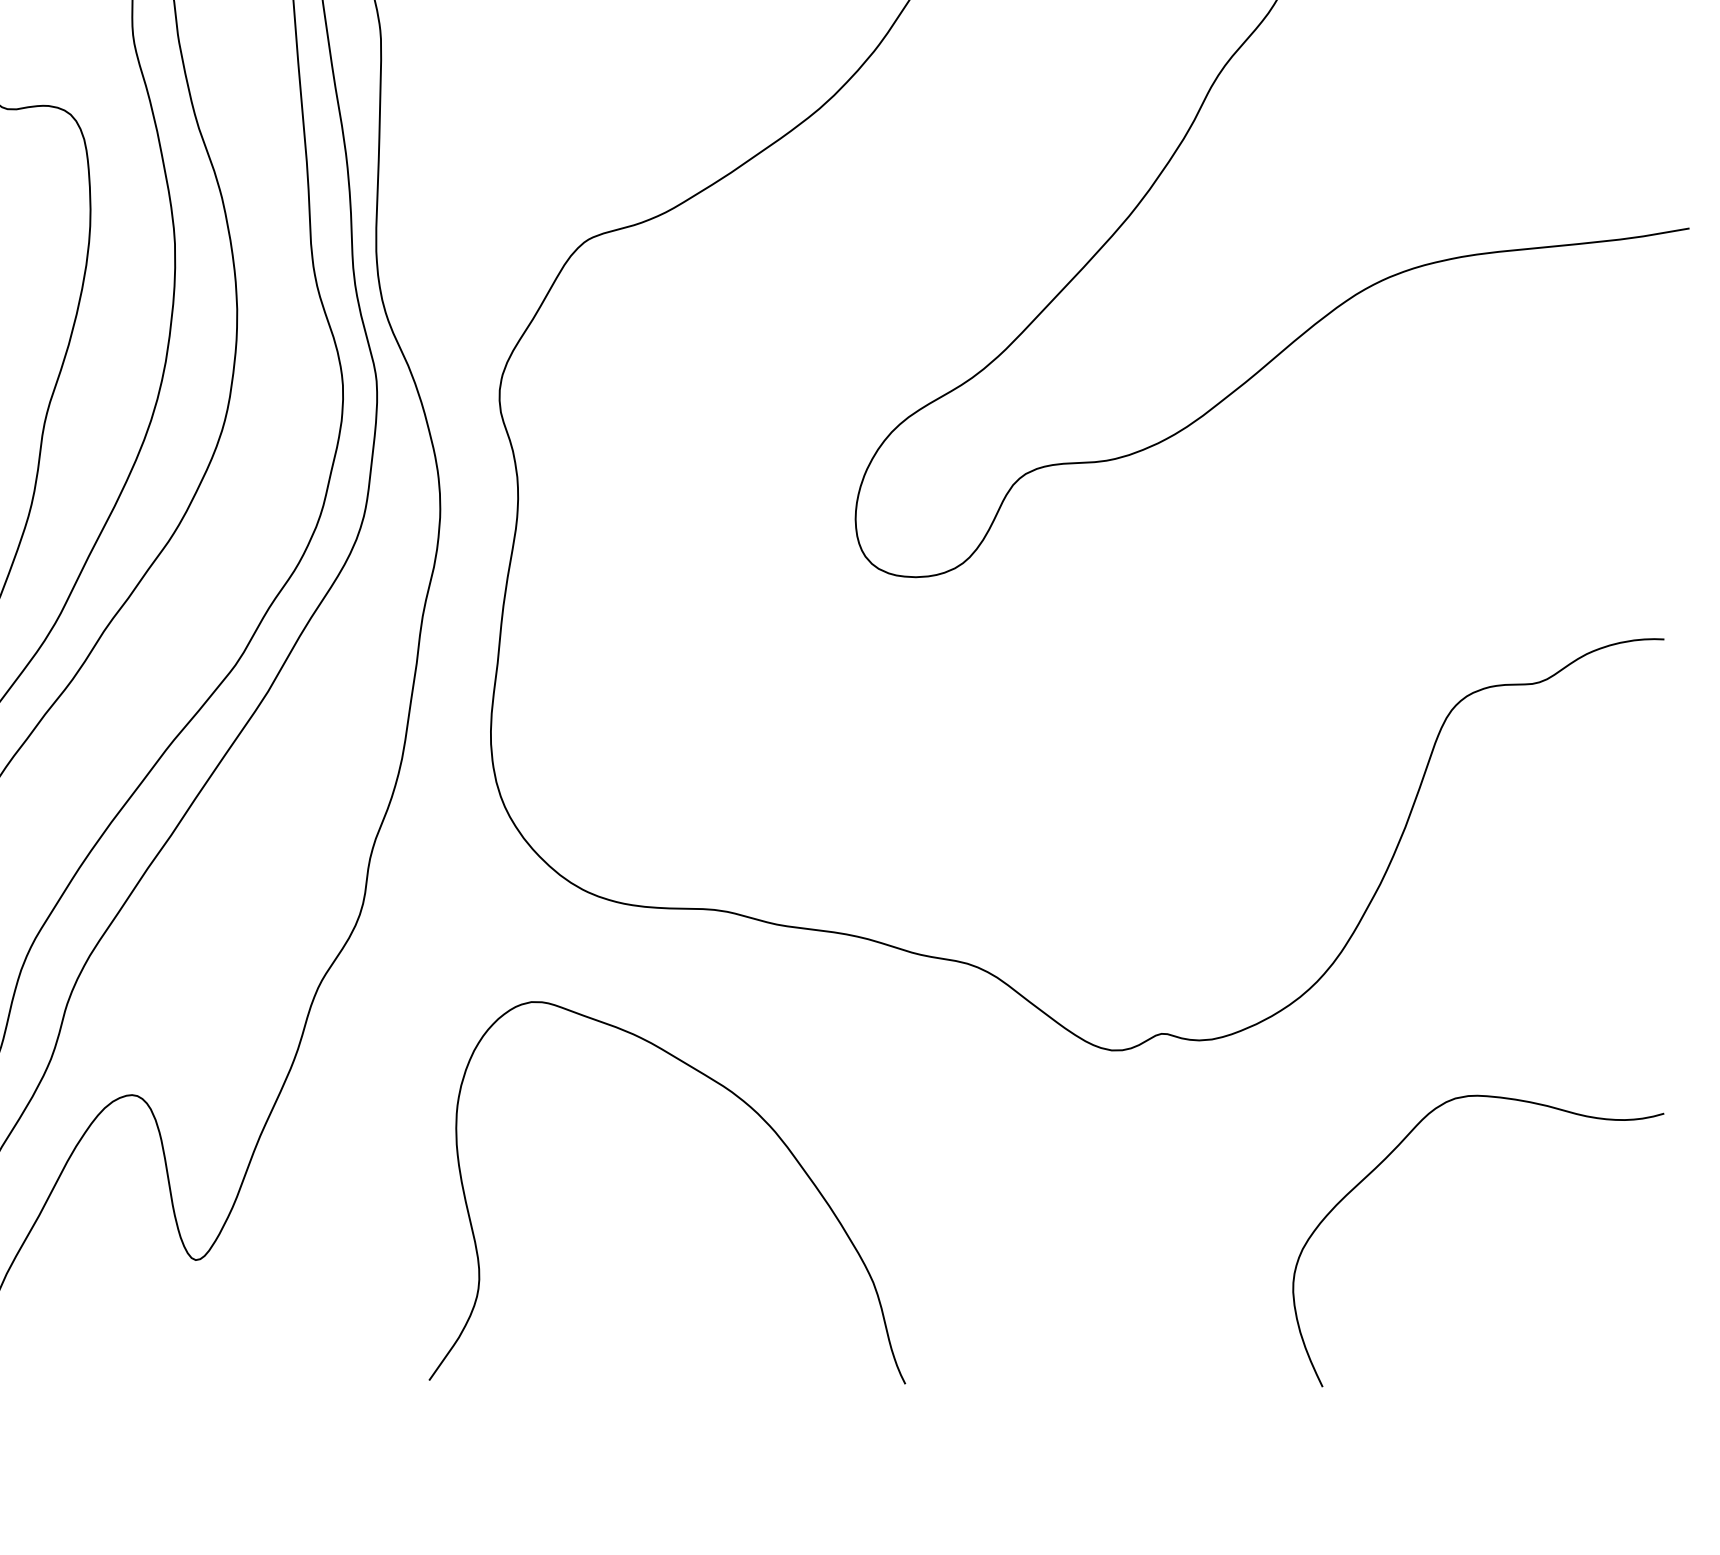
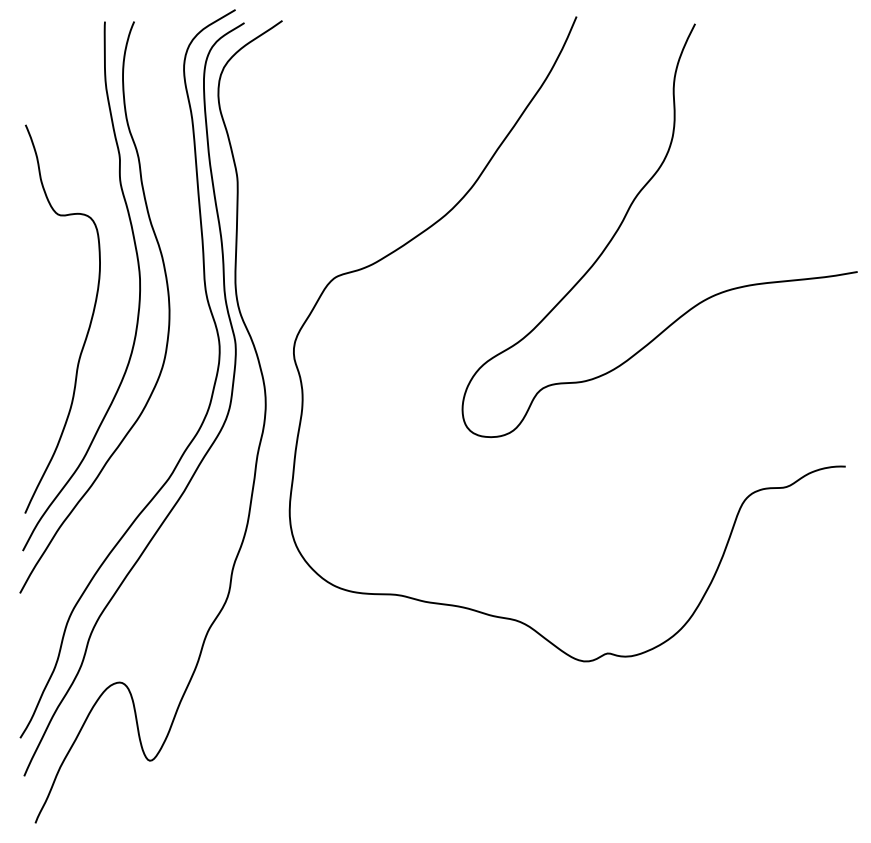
curve: (739, 1101) -> (407, 685), removed
curve: (1393, 1154) -> (717, 710), removed

